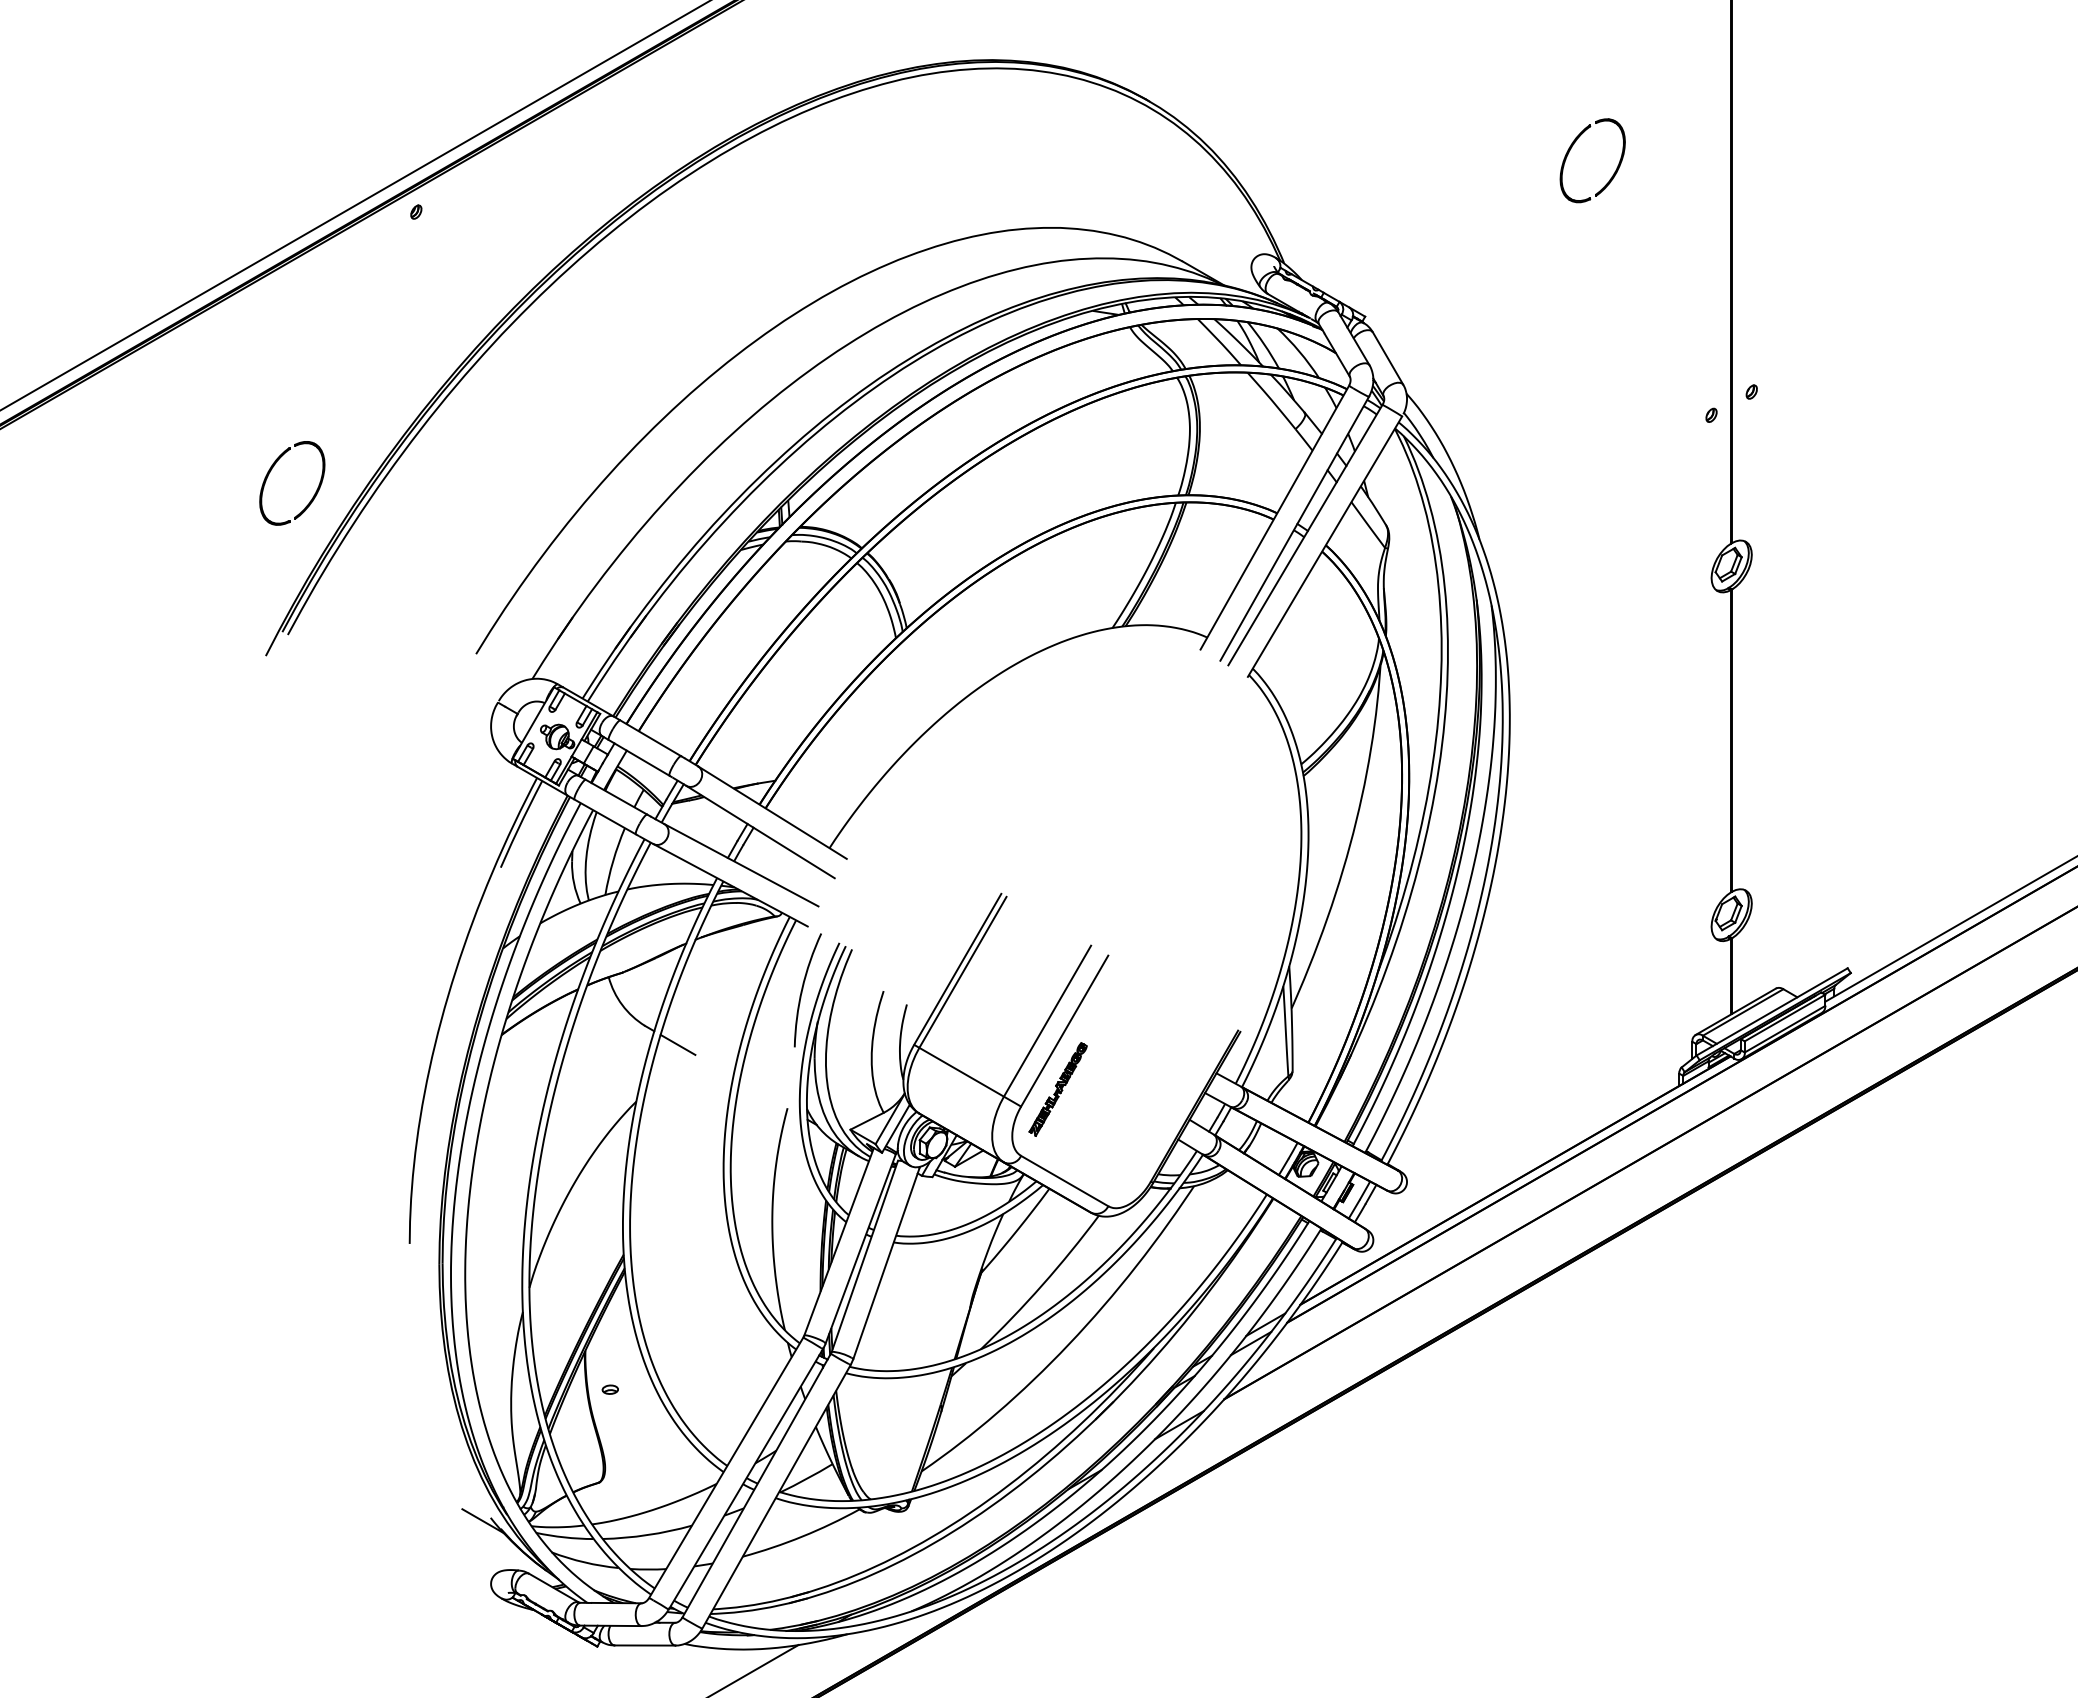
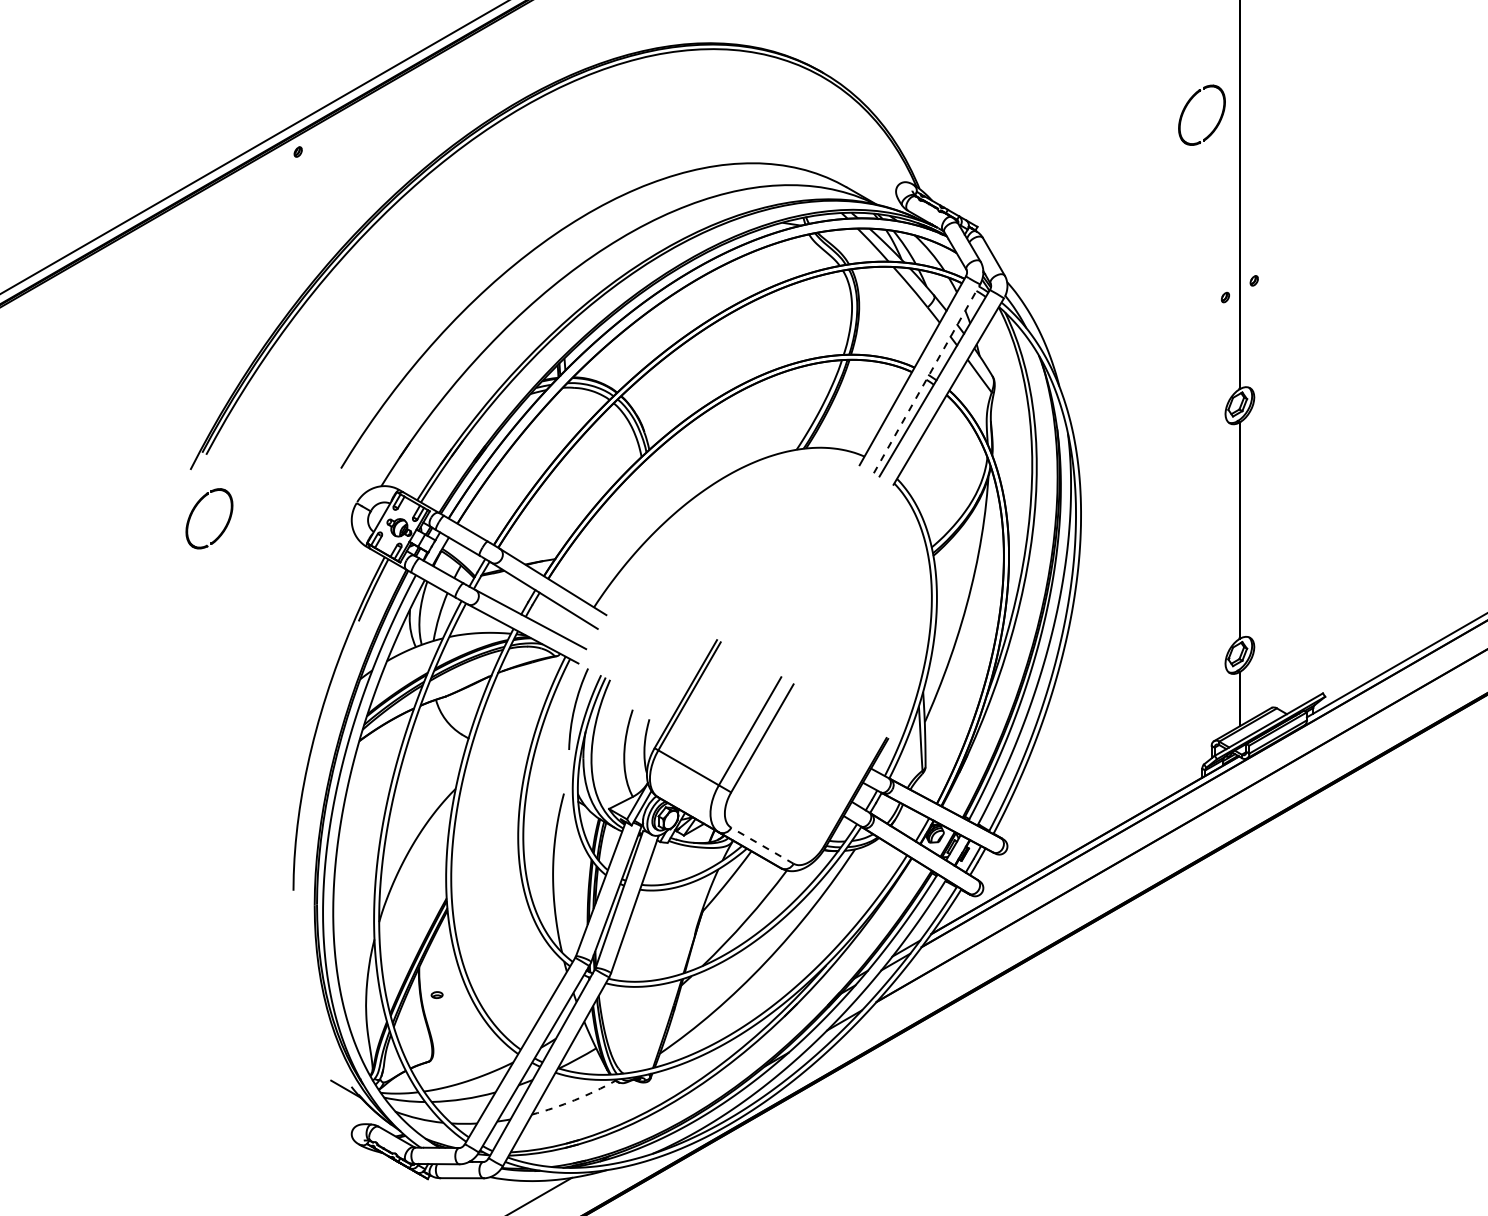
part: (1571, 149) -> (1186, 107), moved
part: (314, 493) -> (225, 526), moved
line: (1294, 528) -> (926, 378), solid -> dashed
line: (677, 1044) -> (485, 747), removed
part: (1057, 1089) -> (757, 780), removed
line: (1064, 1180) -> (762, 845), solid -> dashed
arc: (802, 1536) -> (574, 1100), solid -> dashed

